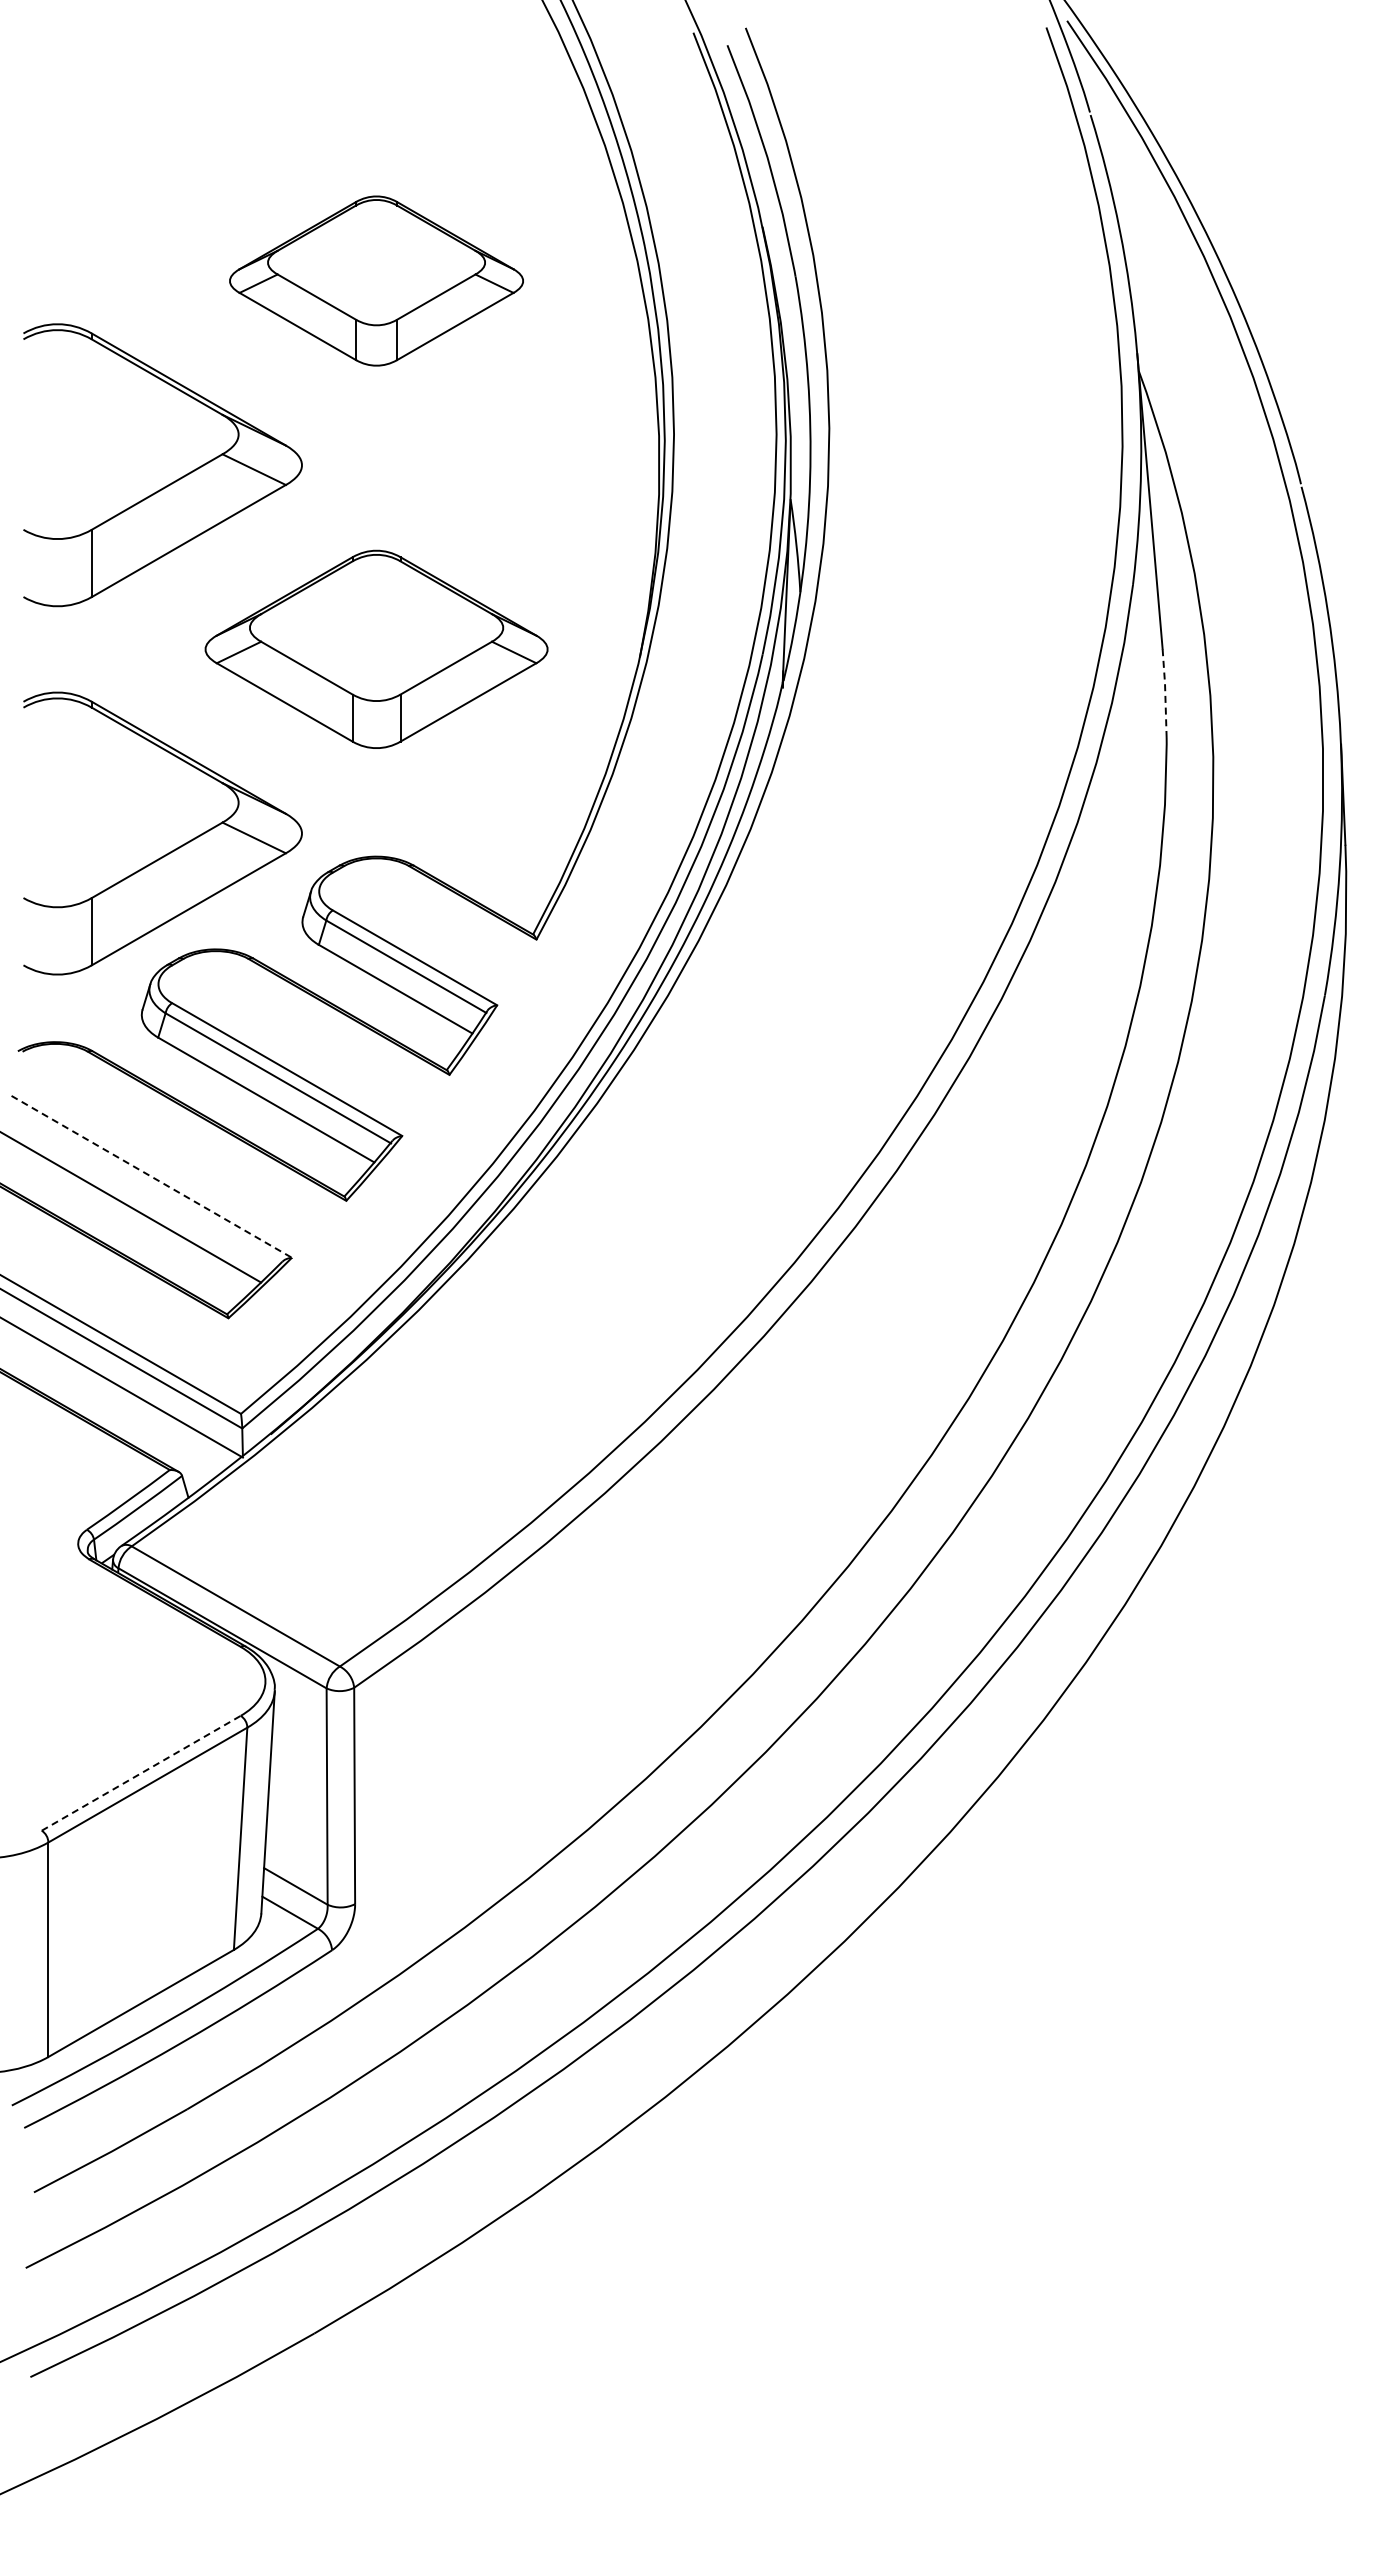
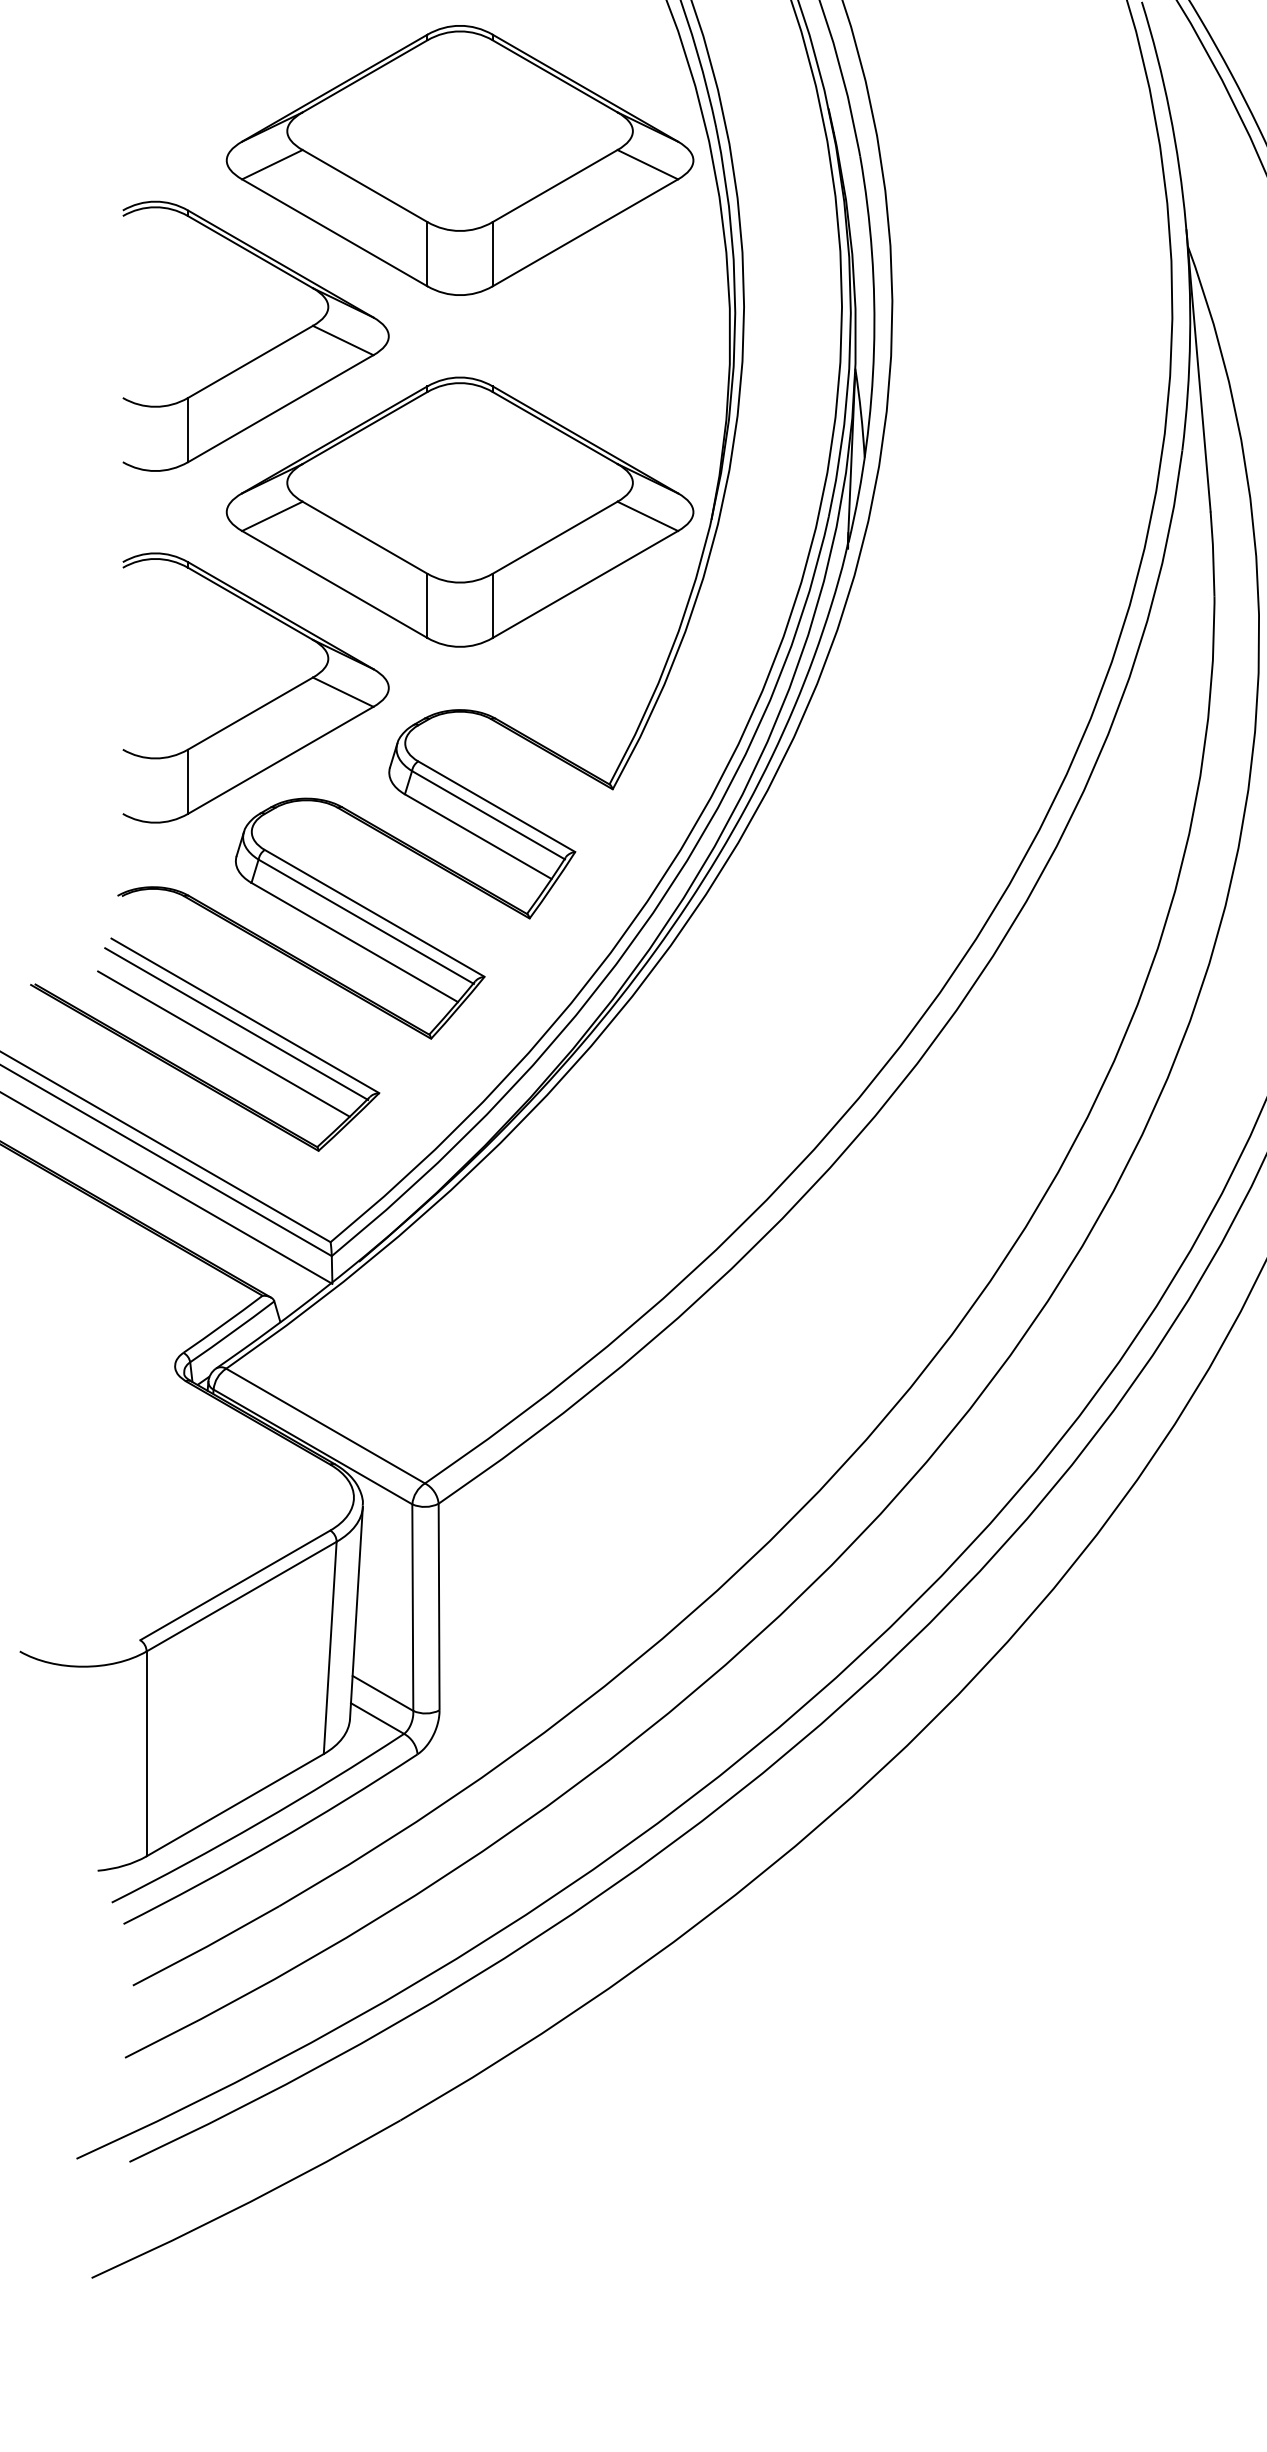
part: (376, 280) -> (459, 159), size x1.67
part: (376, 649) -> (459, 512), size x1.43
line: (1165, 692) -> (1213, 553), dashed -> solid
line: (151, 1176) -> (245, 1015), dashed -> solid
line: (142, 1185) -> (236, 1024), added
line: (141, 1773) -> (235, 1585), dashed -> solid

